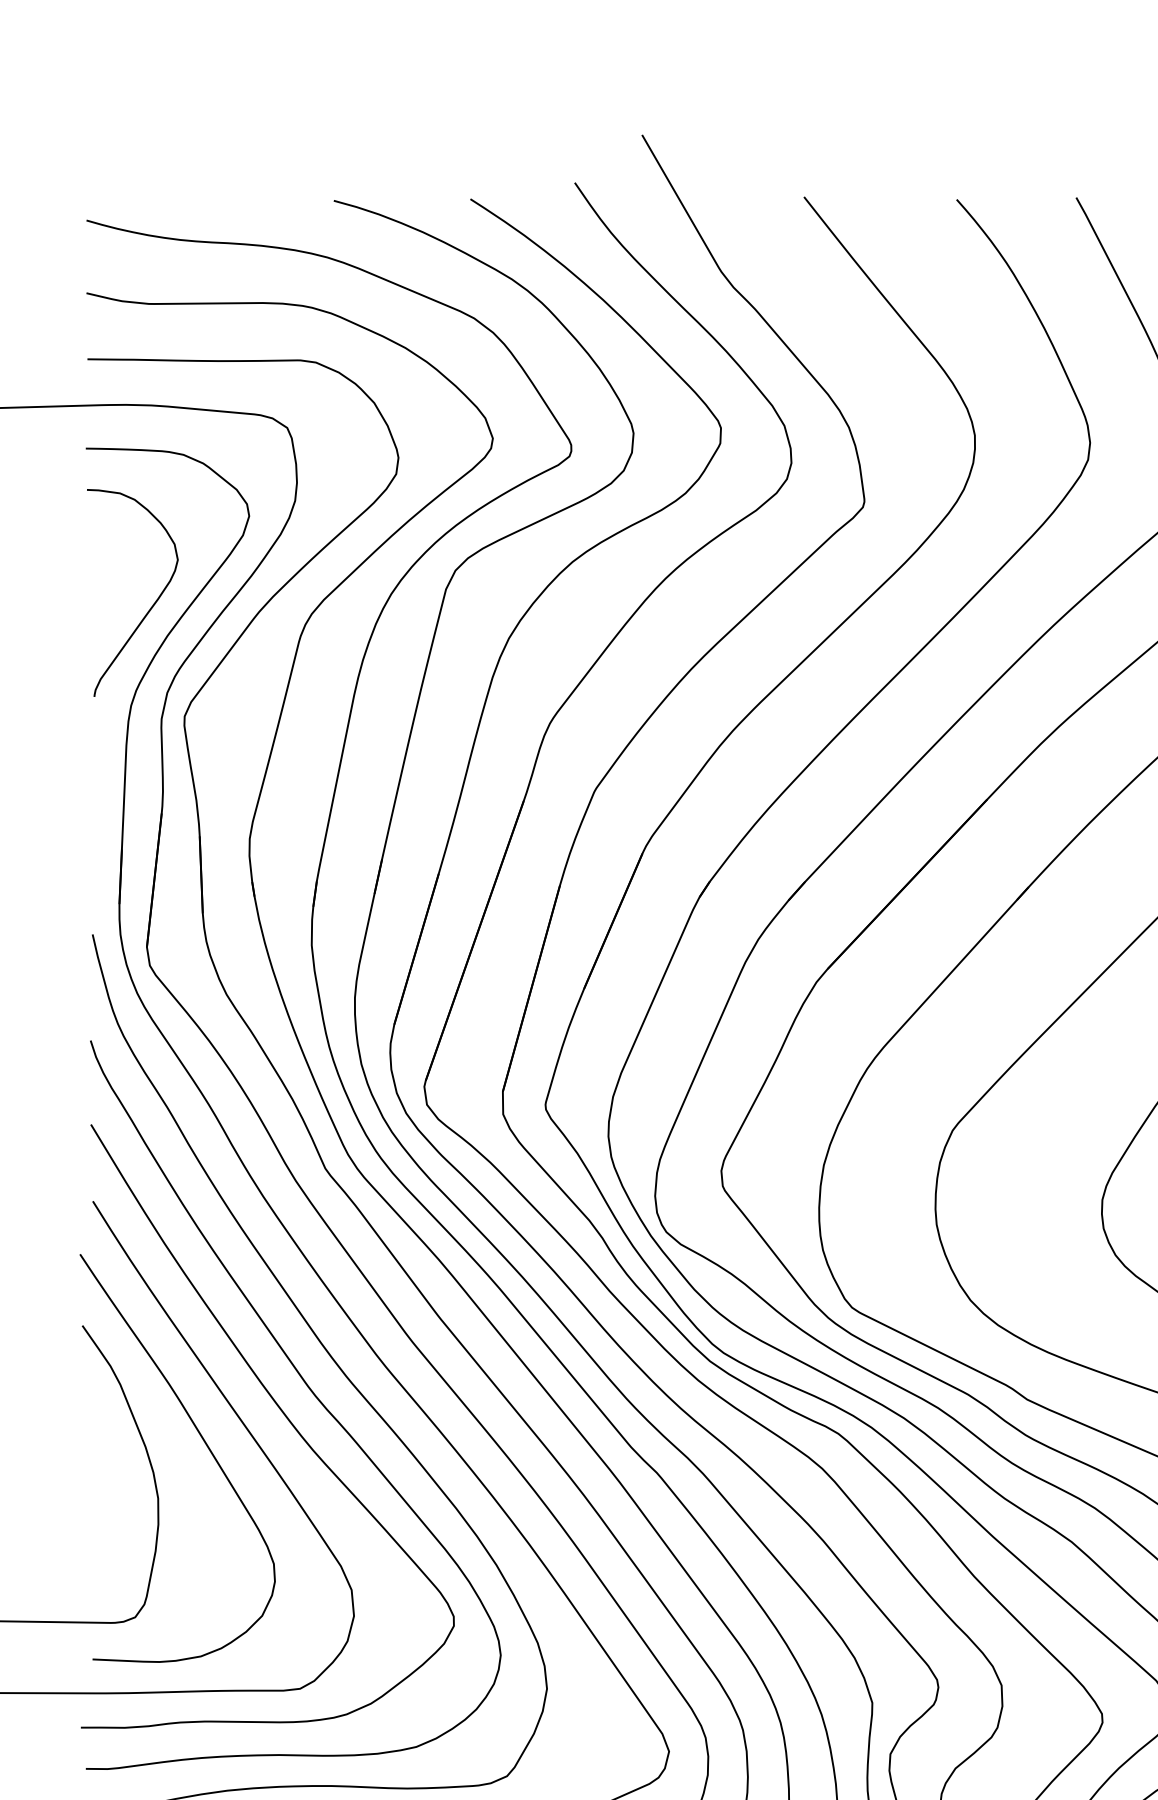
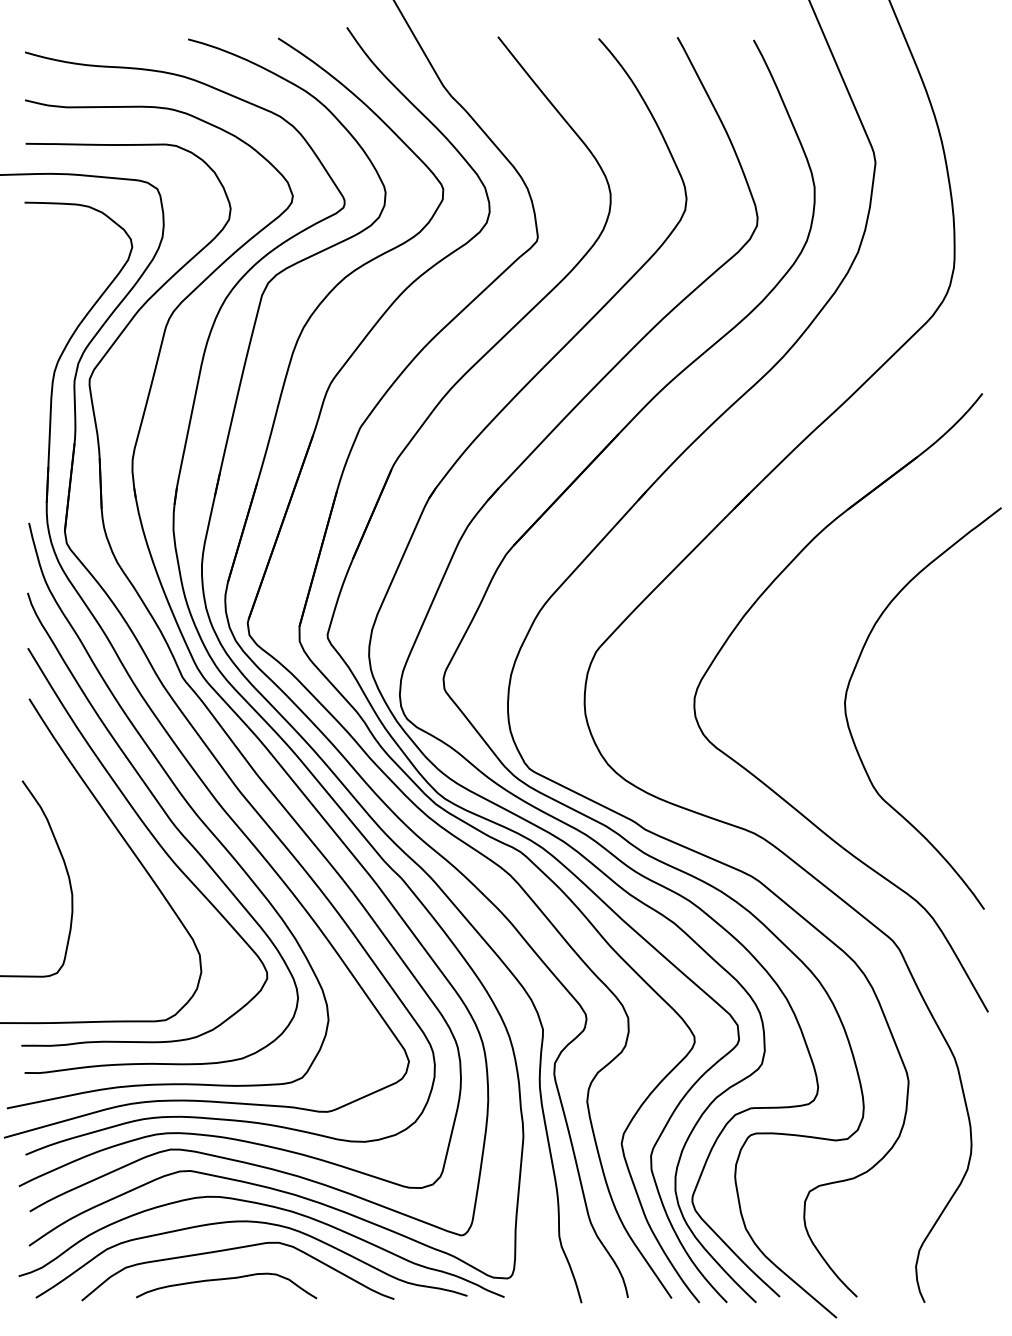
curve: (149, 607) -> (66, 307), removed
curve: (205, 1446) -> (103, 860), removed

